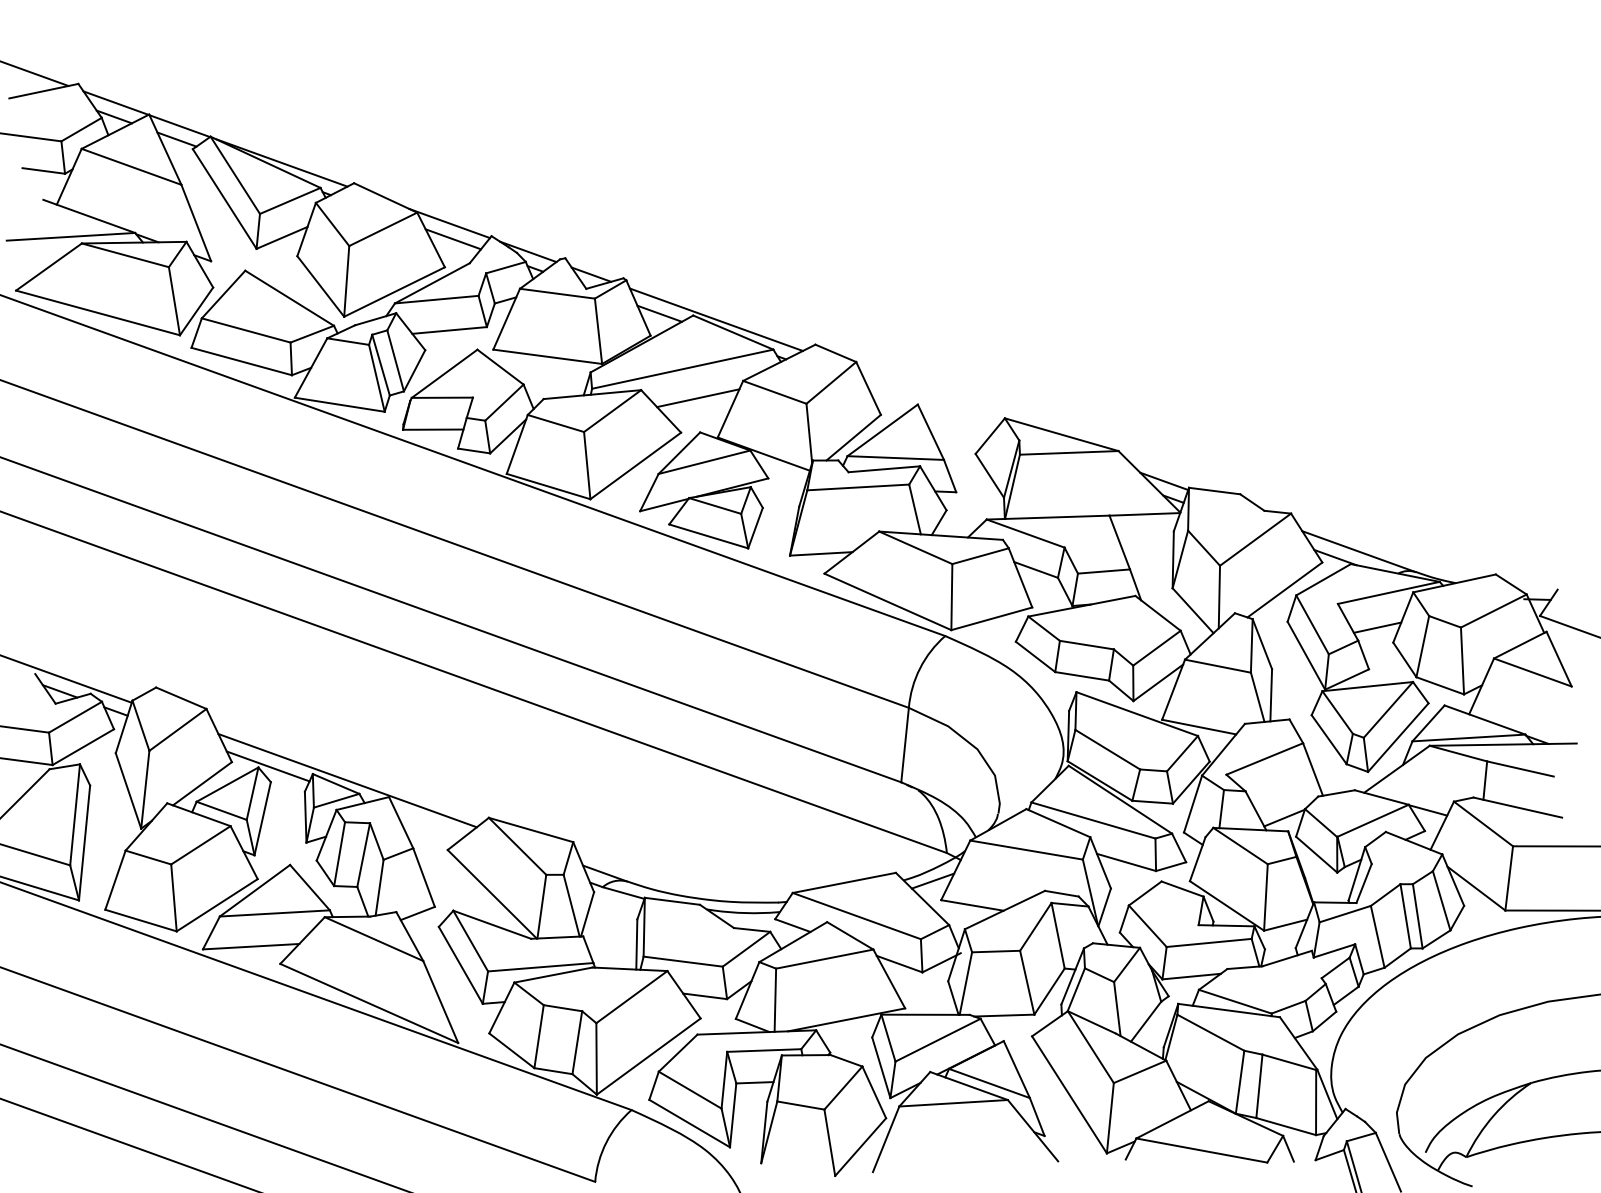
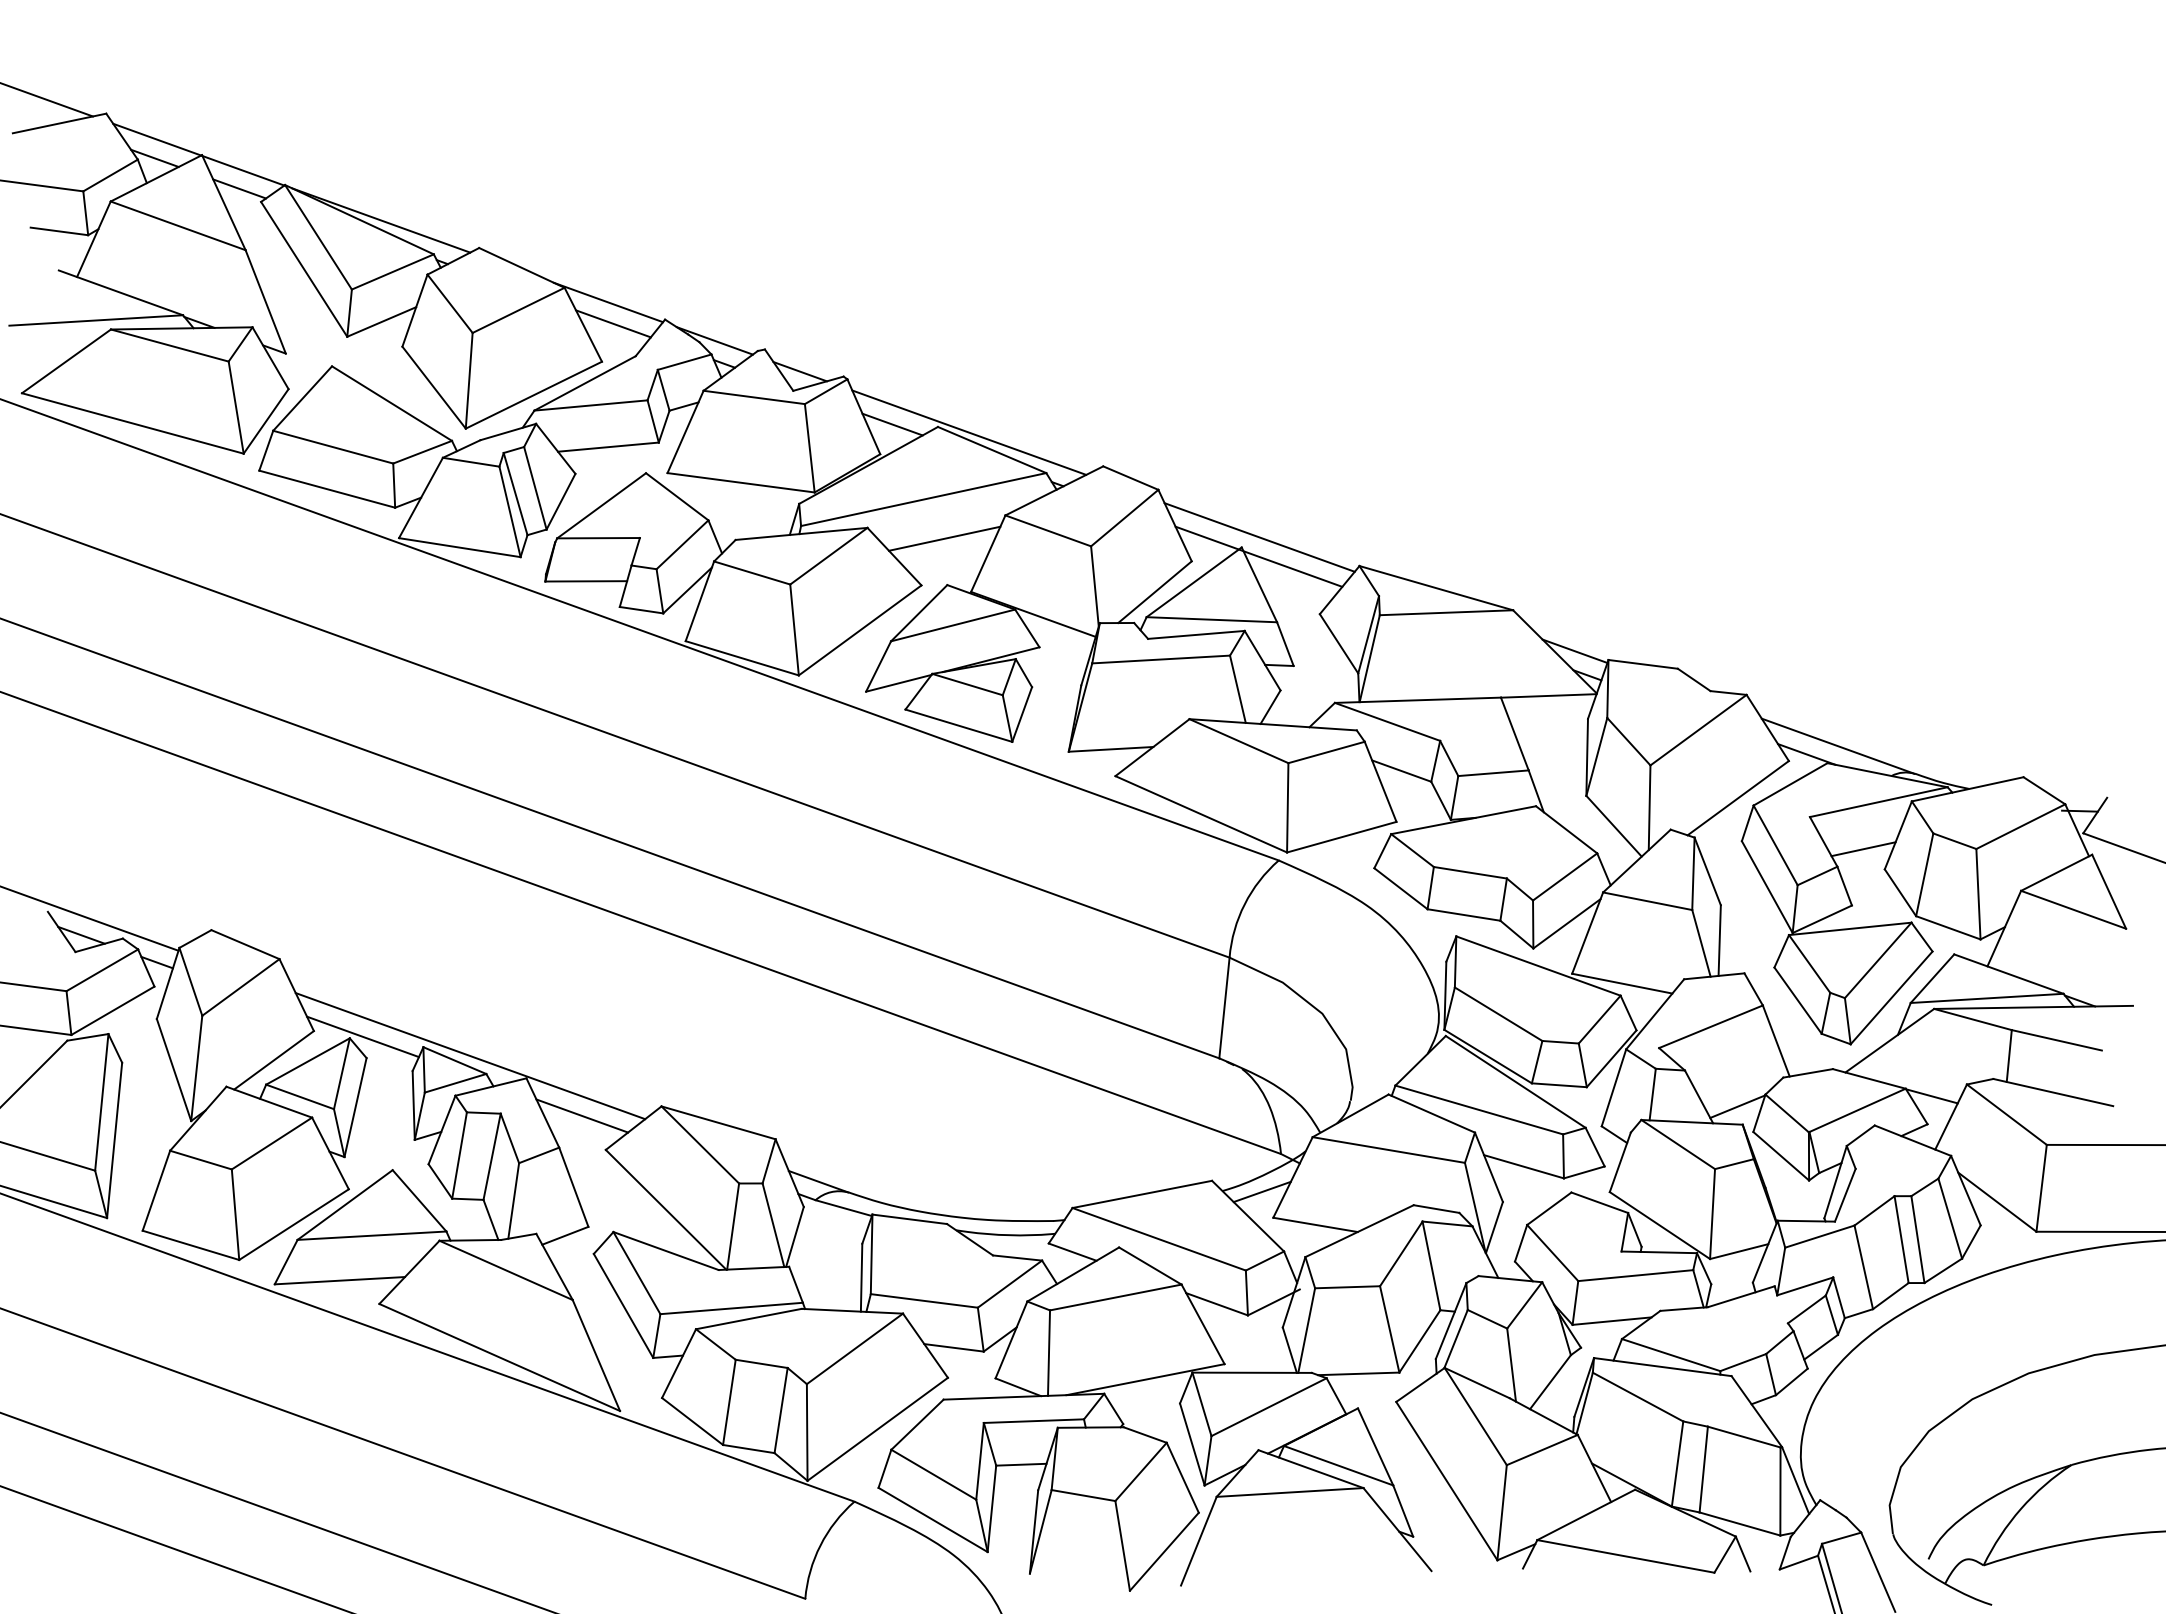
line: (930, 397) -> (1259, 537), added
line: (930, 411) -> (1258, 556), added
line: (430, 824) -> (582, 1115), added

